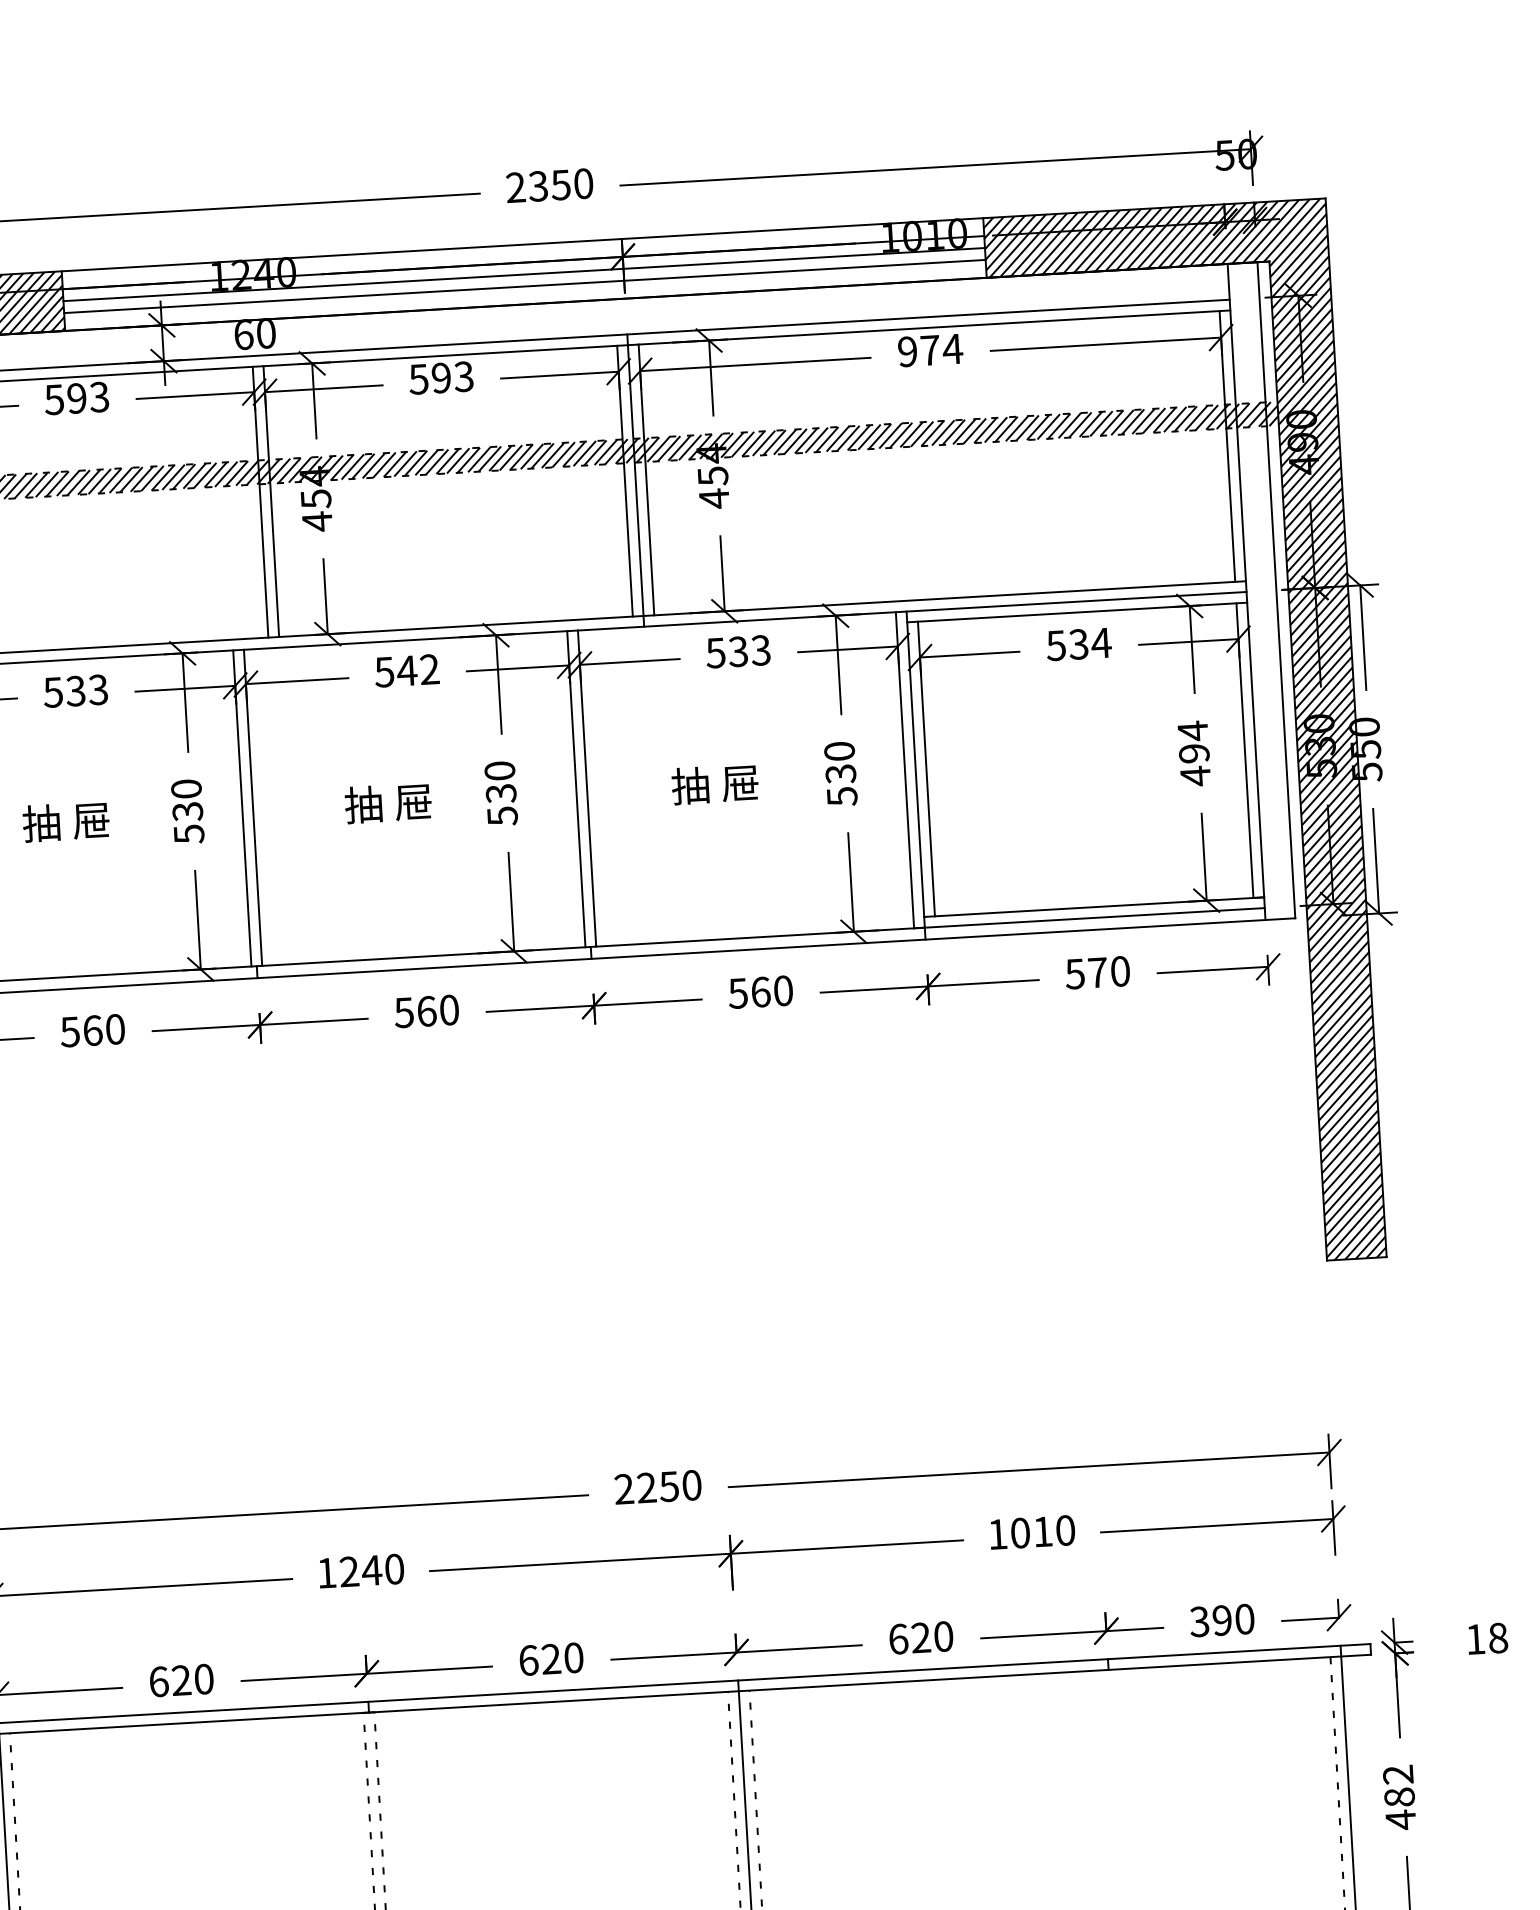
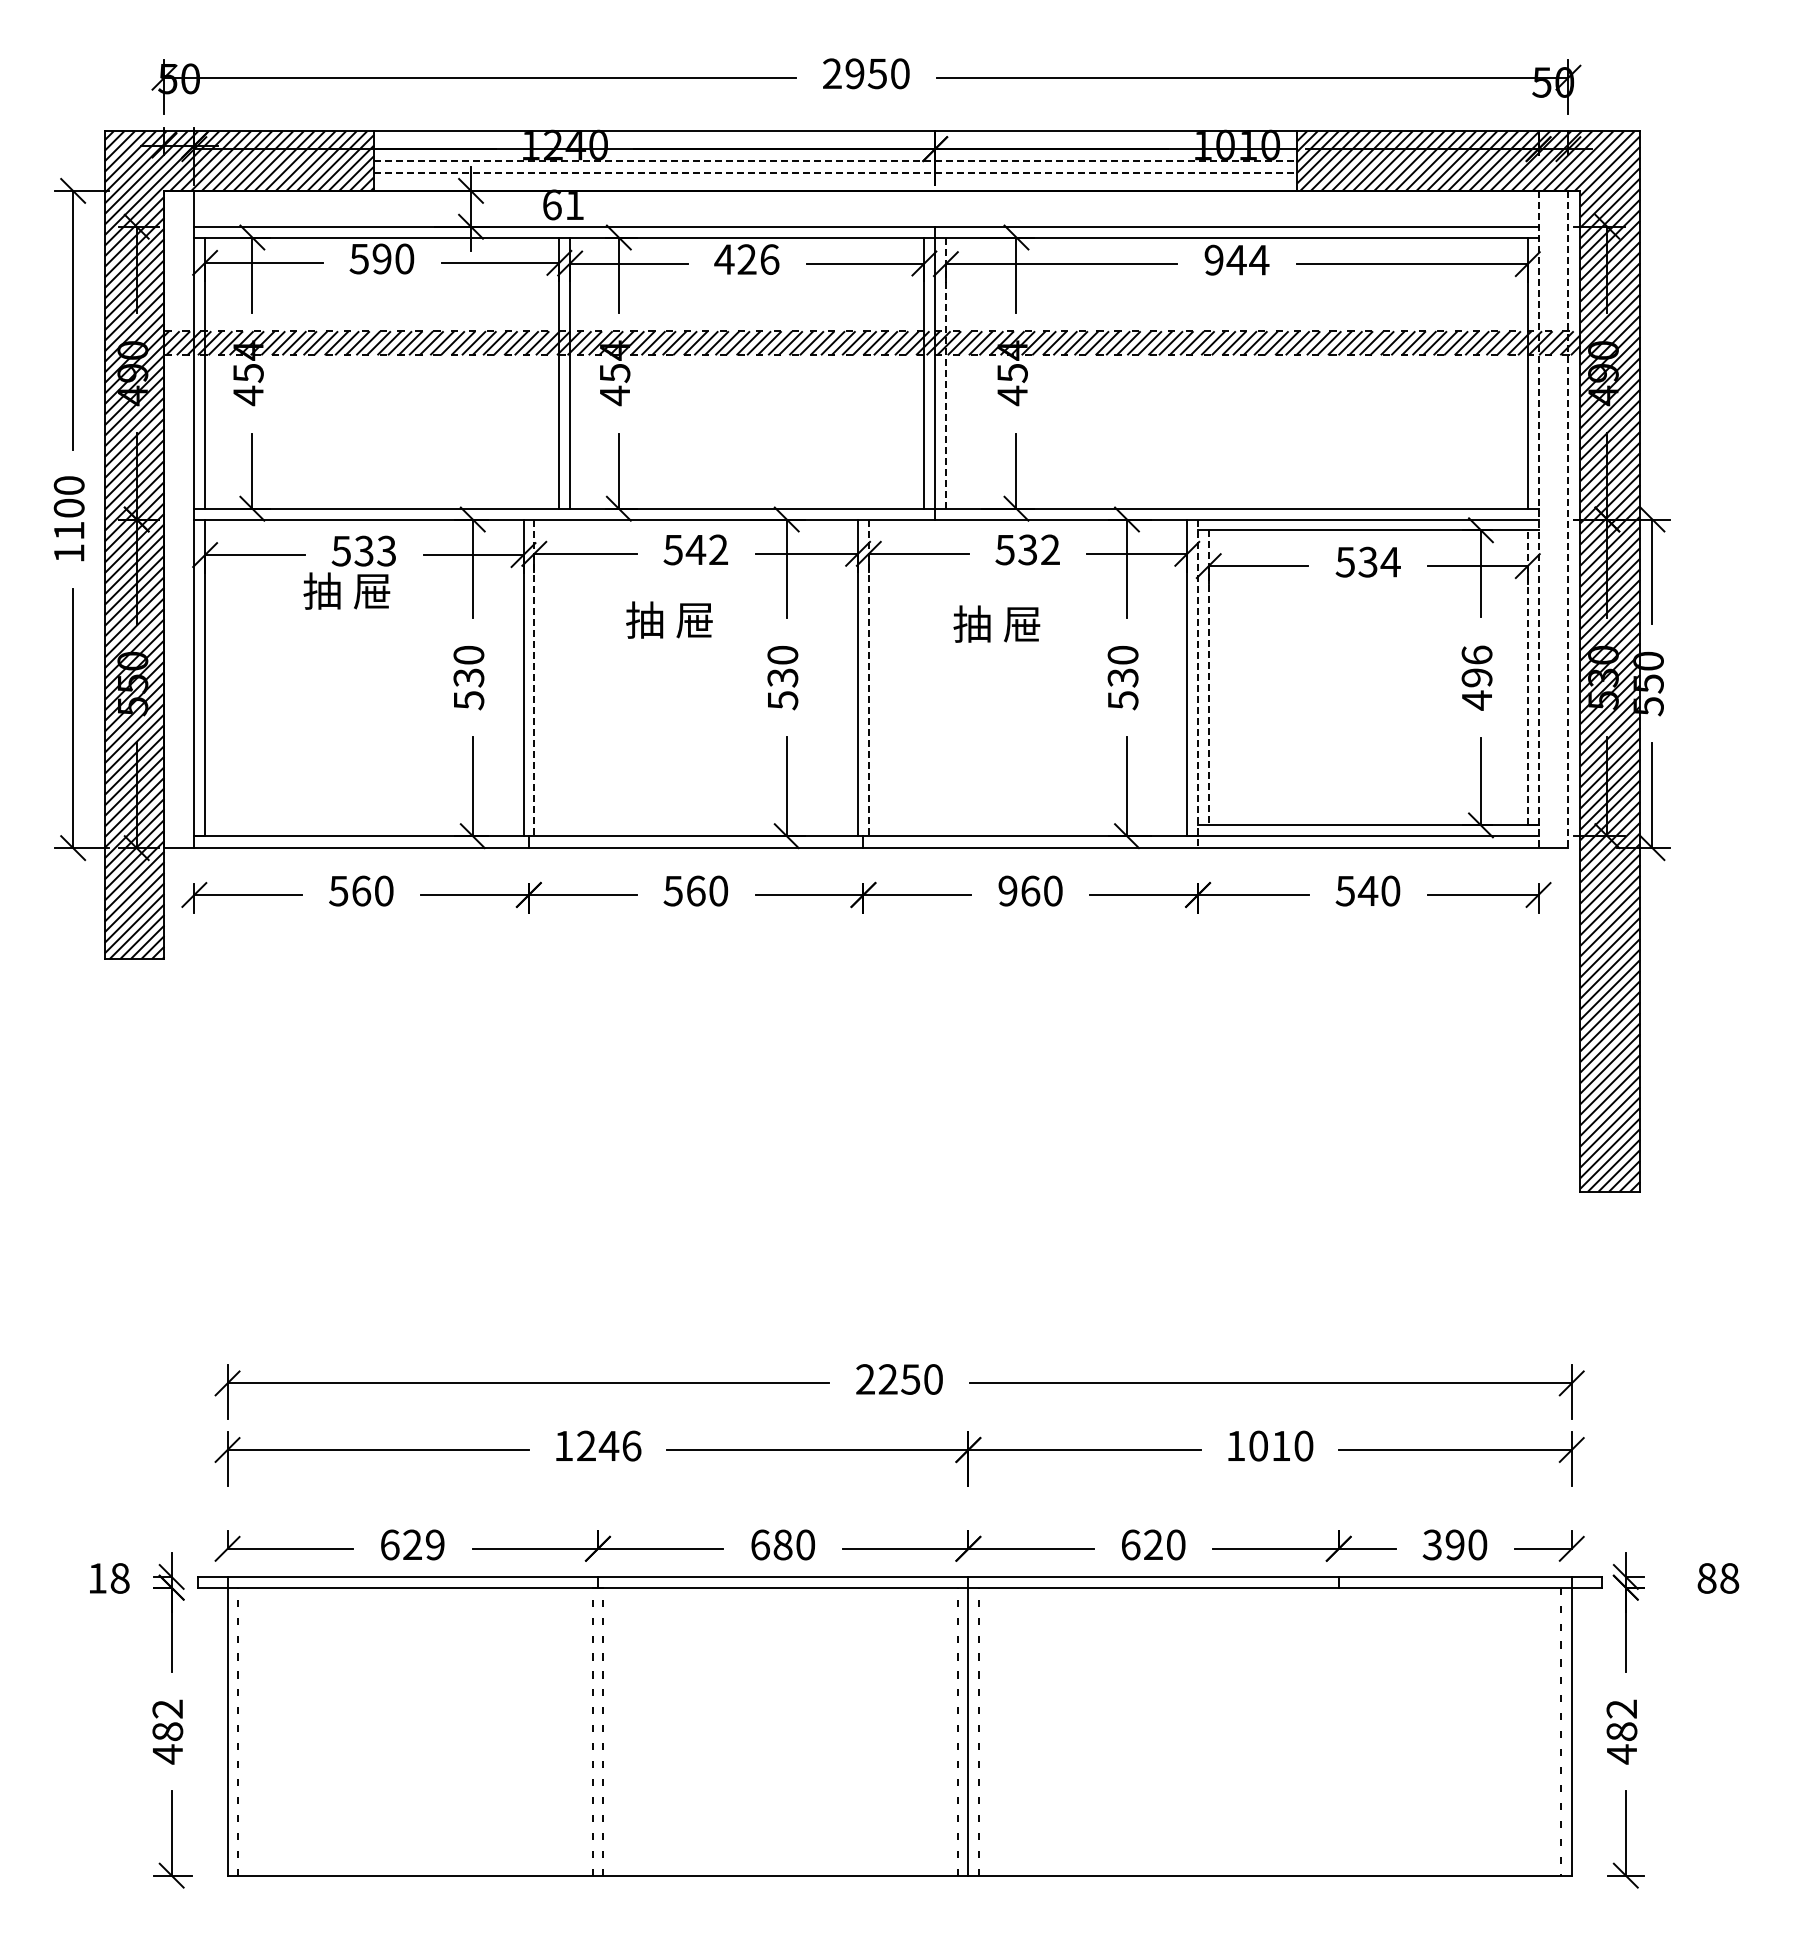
text: (537, 186) -> (854, 73), 2350 -> 2950
line: (524, 275) -> (835, 161), solid -> dashed
line: (524, 287) -> (835, 173), solid -> dashed
text: (265, 332) -> (574, 204), 60 -> 61
text: (930, 350) -> (1236, 260), 974 -> 944
text: (440, 378) -> (746, 259), 593 -> 426
text: (99, 396) -> (404, 258), 593 -> 590
line: (646, 480) -> (945, 373), solid -> dashed
line: (1276, 590) -> (1568, 519), solid -> dashed
line: (1246, 591) -> (1538, 519), solid -> dashed
text: (760, 651) -> (1049, 550), 533 -> 532
text: (1192, 731) -> (1476, 655), 494 -> 496
line: (1244, 750) -> (1527, 677), solid -> dashed
line: (926, 768) -> (1208, 677), solid -> dashed
line: (916, 776) -> (1198, 684), solid -> dashed
text: (714, 783) -> (996, 623), moved
line: (586, 789) -> (868, 678), solid -> dashed
text: (388, 802) -> (669, 619), moved
line: (253, 808) -> (534, 678), solid -> dashed
text: (65, 821) -> (346, 590), moved
text: (1097, 972) -> (1367, 890), 570 -> 540
text: (737, 992) -> (1007, 890), 560 -> 960
text: (394, 1568) -> (631, 1445), 1240 -> 1246
text: (1475, 1639) -> (1706, 1578), 18 -> 88
text: (550, 1658) -> (782, 1544), 620 -> 680
text: (203, 1678) -> (434, 1544), 620 -> 629

